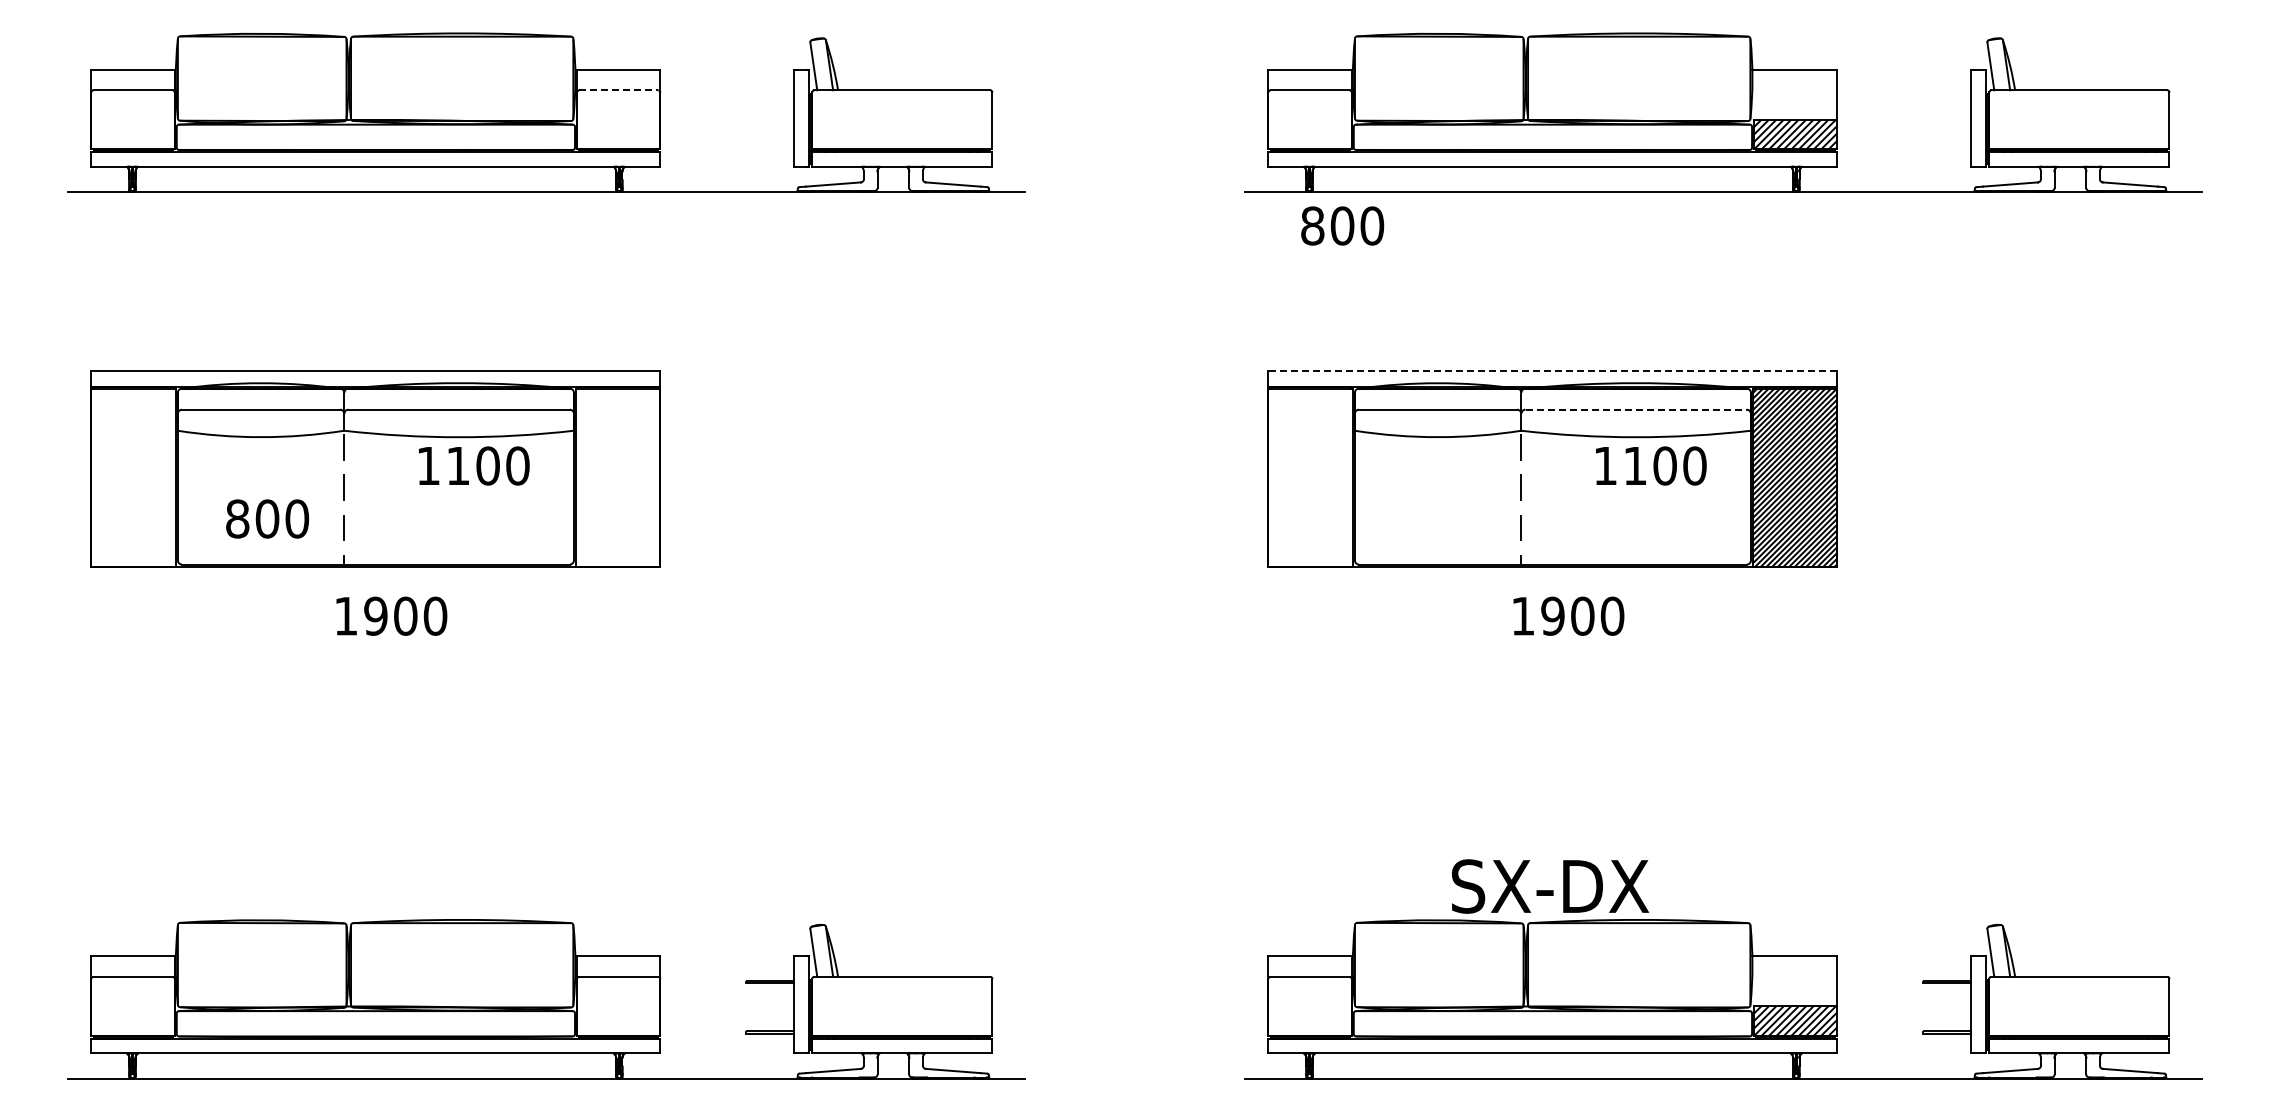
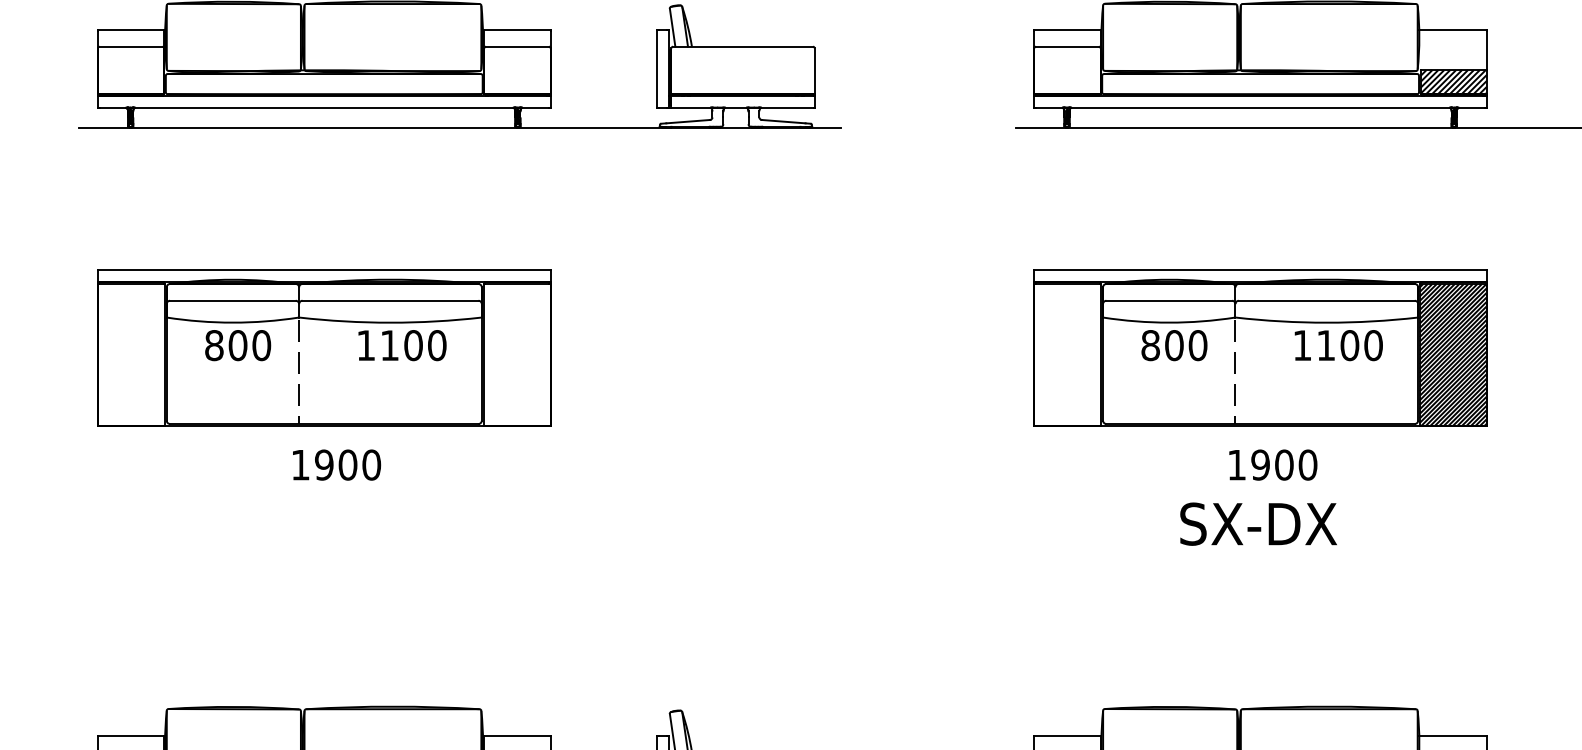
line: (618, 90) -> (517, 46), dashed -> solid
text: (1342, 225) -> (1174, 345), moved
line: (1552, 370) -> (1260, 269), dashed -> solid
line: (1636, 409) -> (1327, 300), dashed -> solid
text: (267, 518) -> (238, 345), moved
text: (1550, 886) -> (1258, 524), moved

